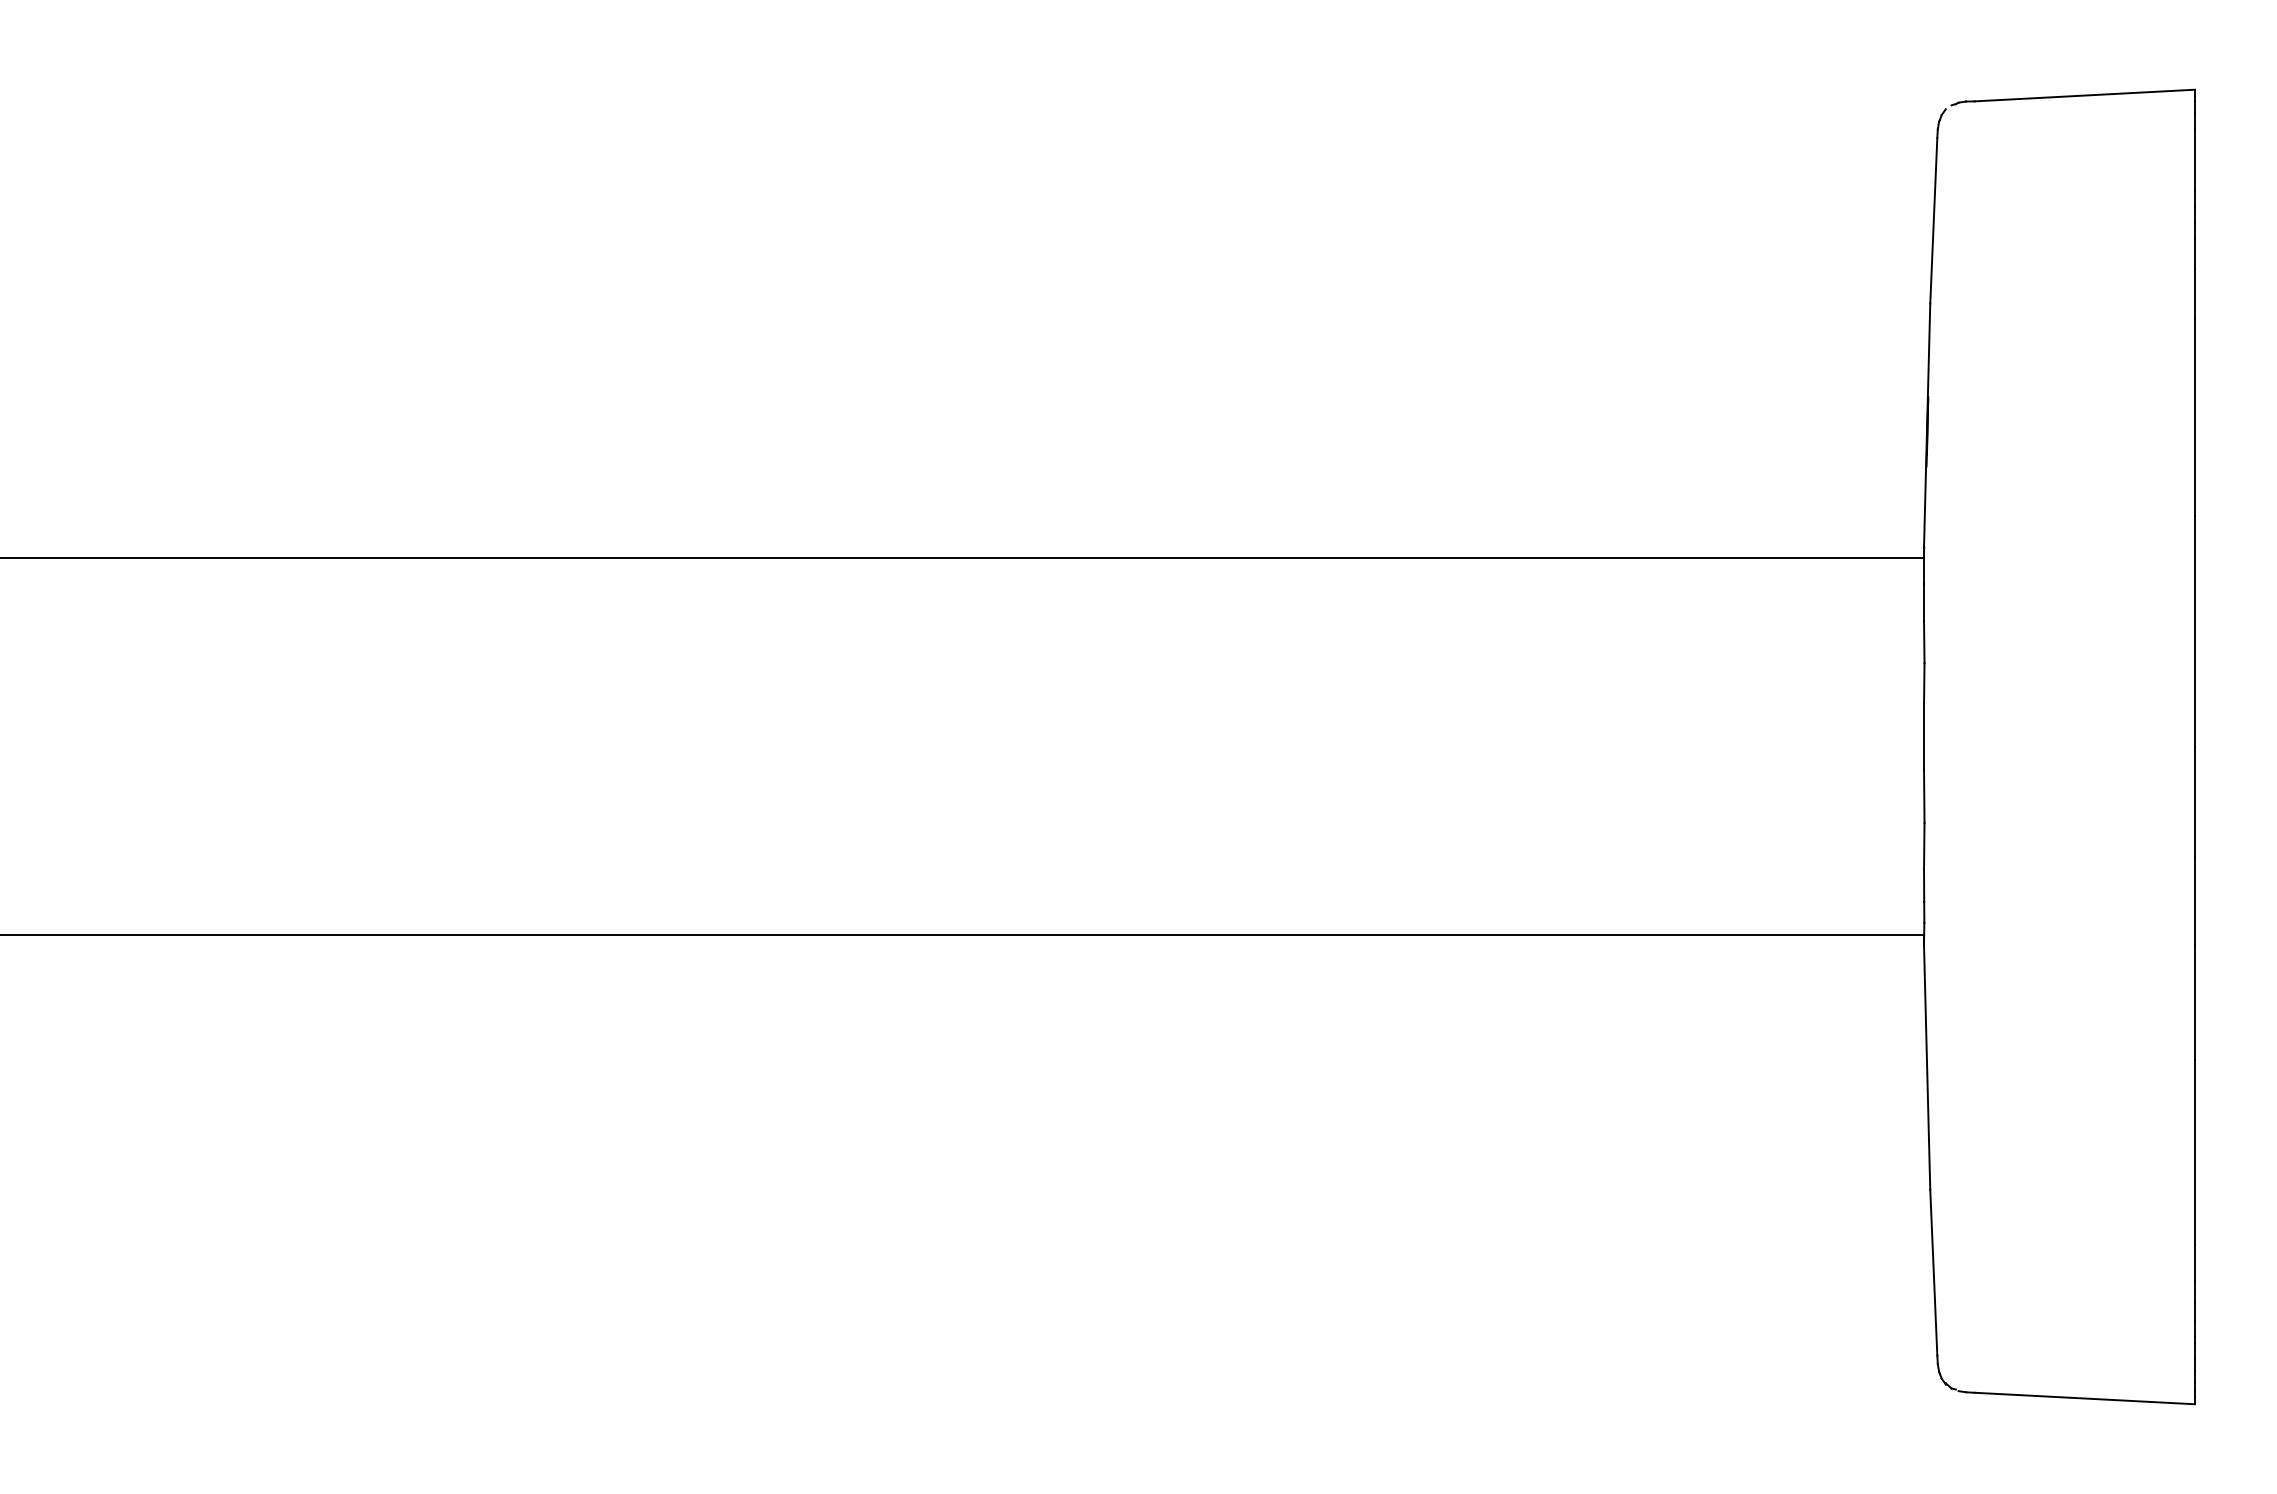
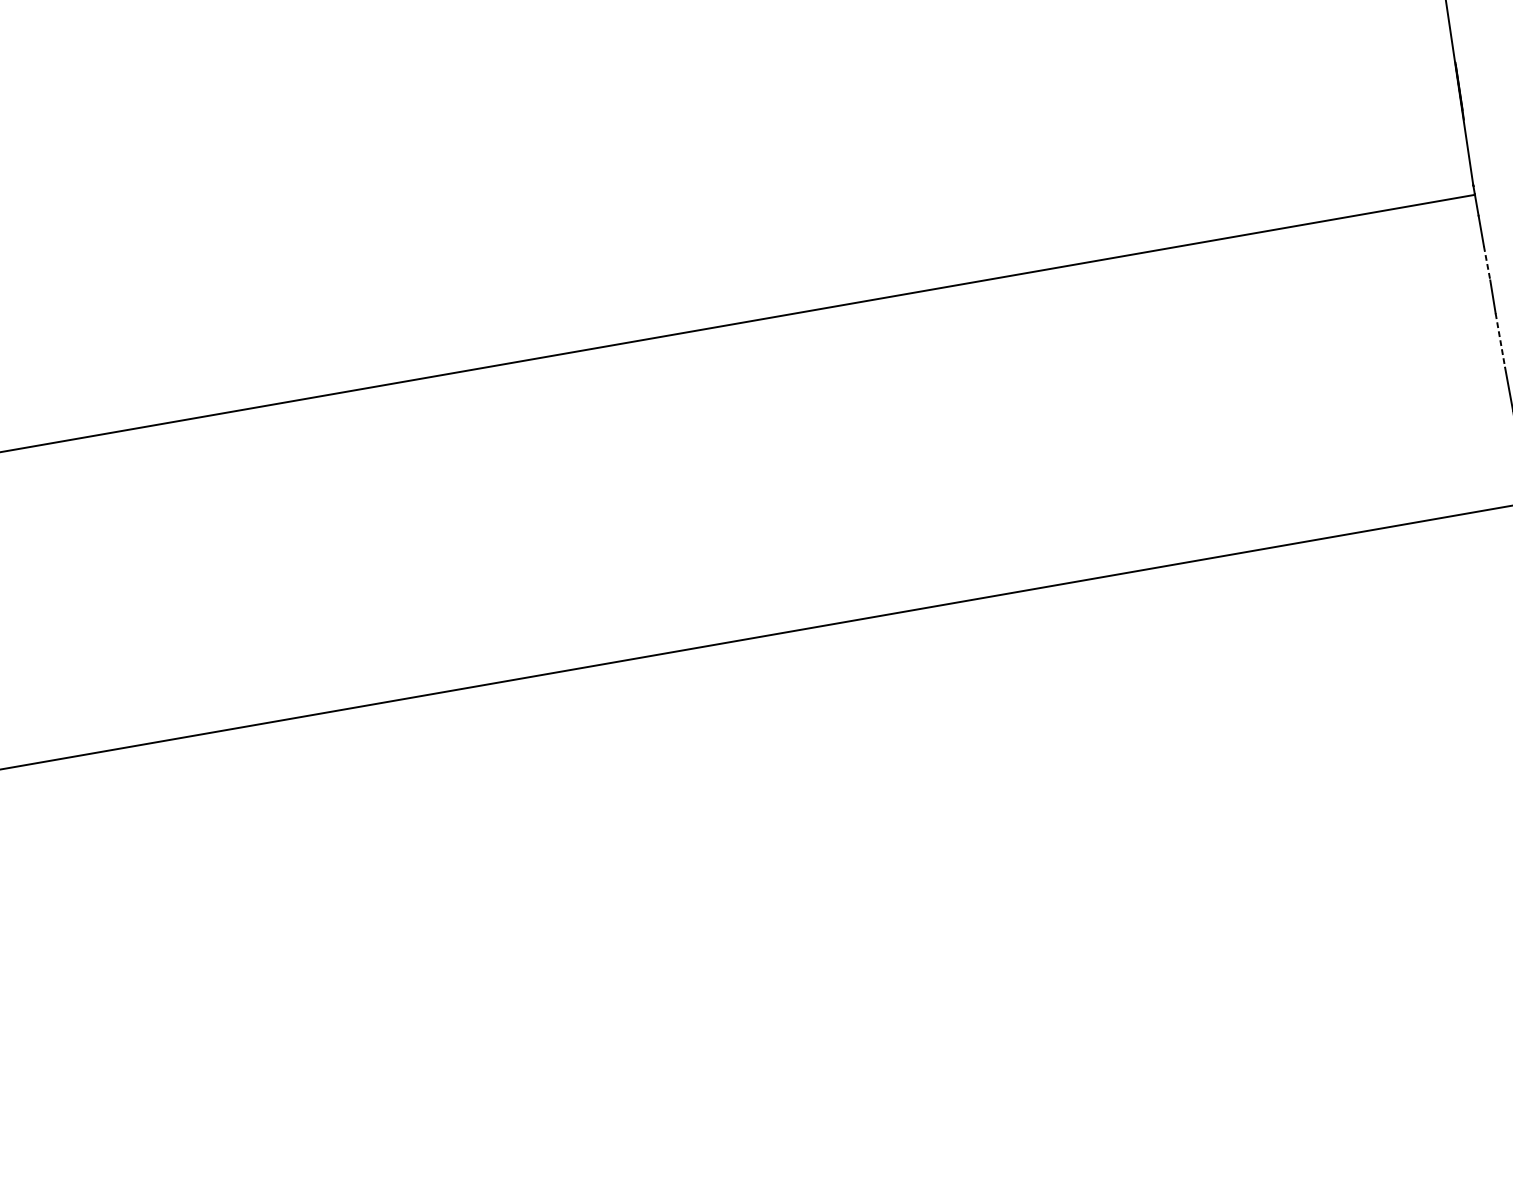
line: (1924, 642) -> (1487, 263), solid -> dashed
line: (1924, 737) -> (1500, 341), solid -> dashed

